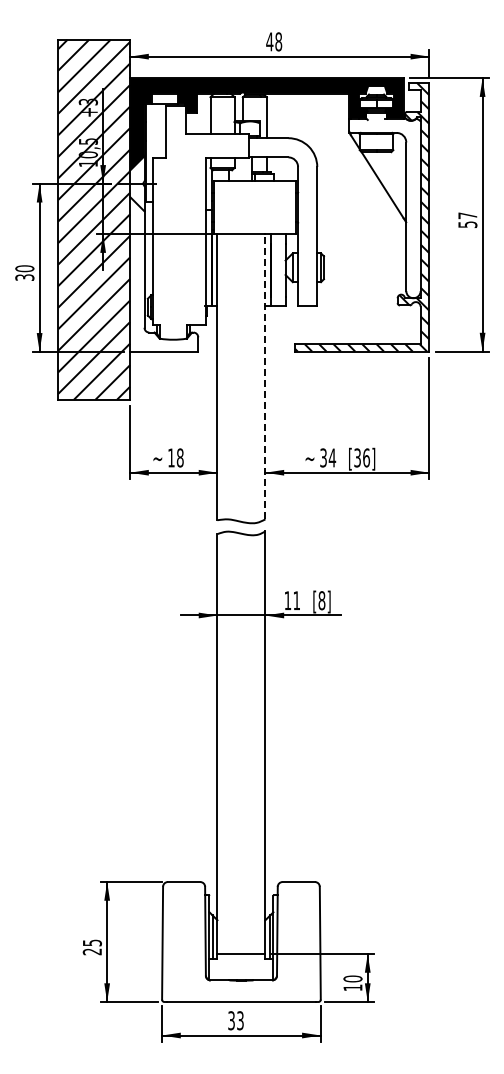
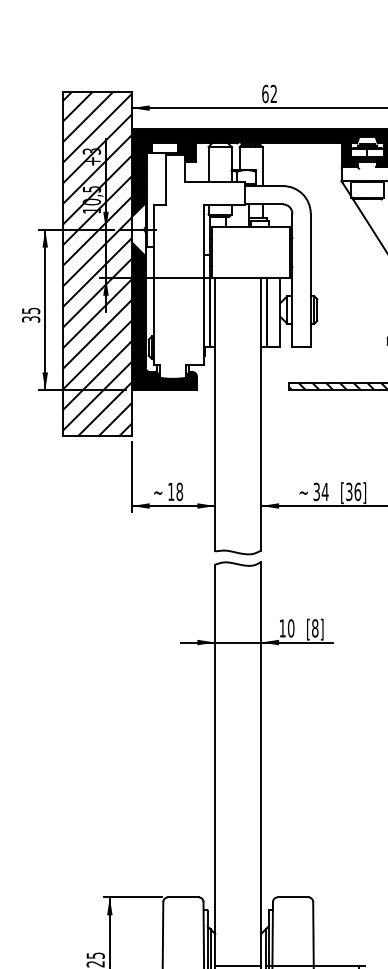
text: (274, 41) -> (269, 93), 48 -> 62
text: (24, 268) -> (30, 310), 30 -> 35
fill: (164, 274) -> (164, 316), added
line: (265, 376) -> (261, 413), dashed -> solid
text: (296, 600) -> (290, 628), 11 -> 10

